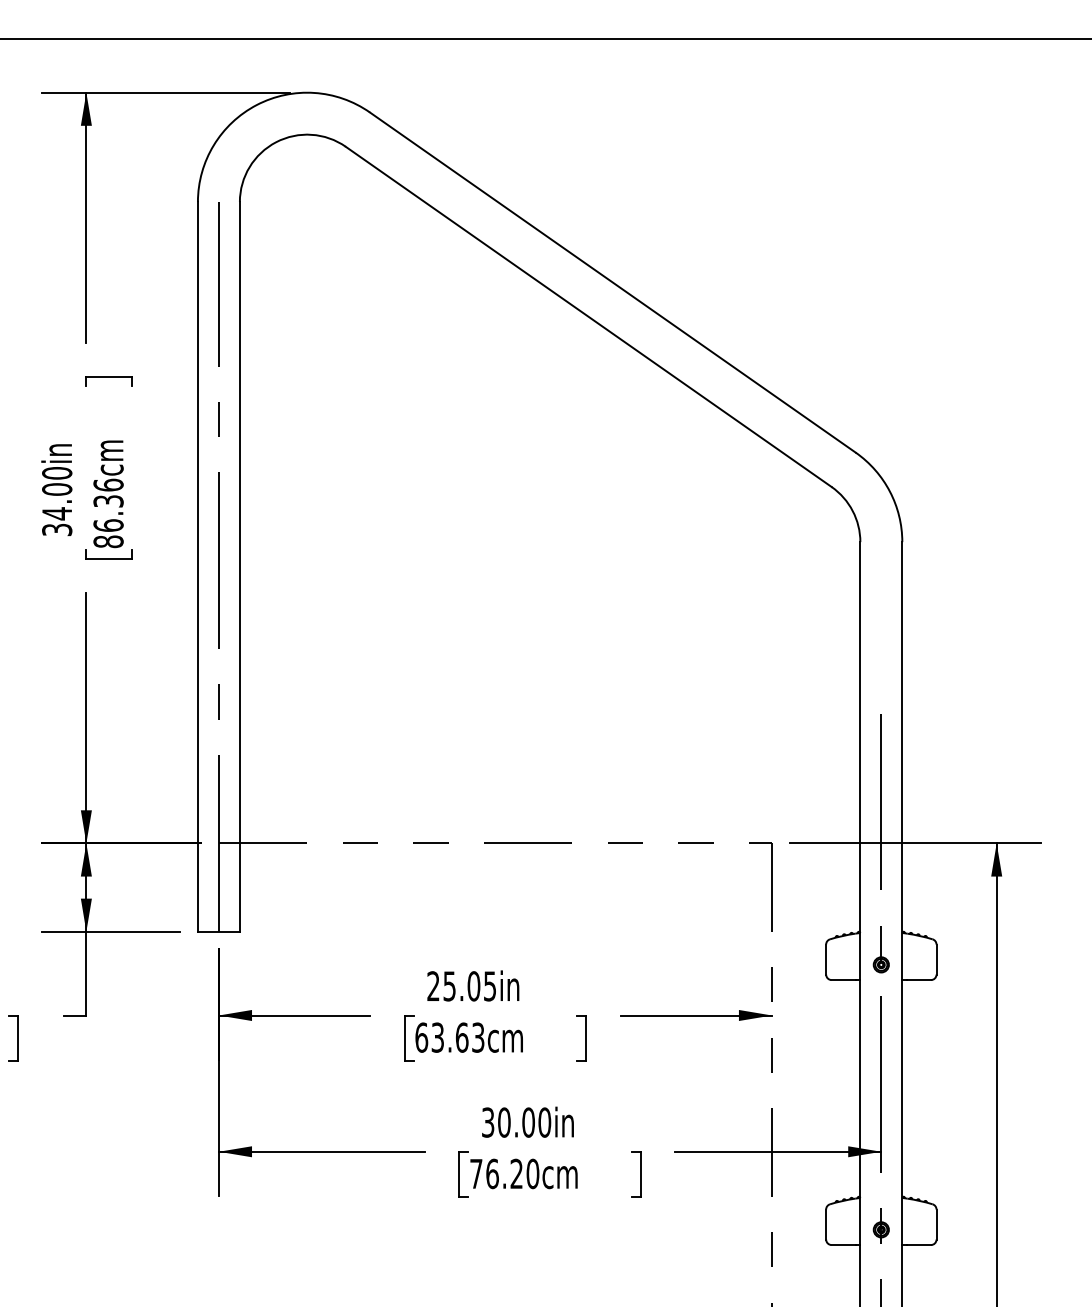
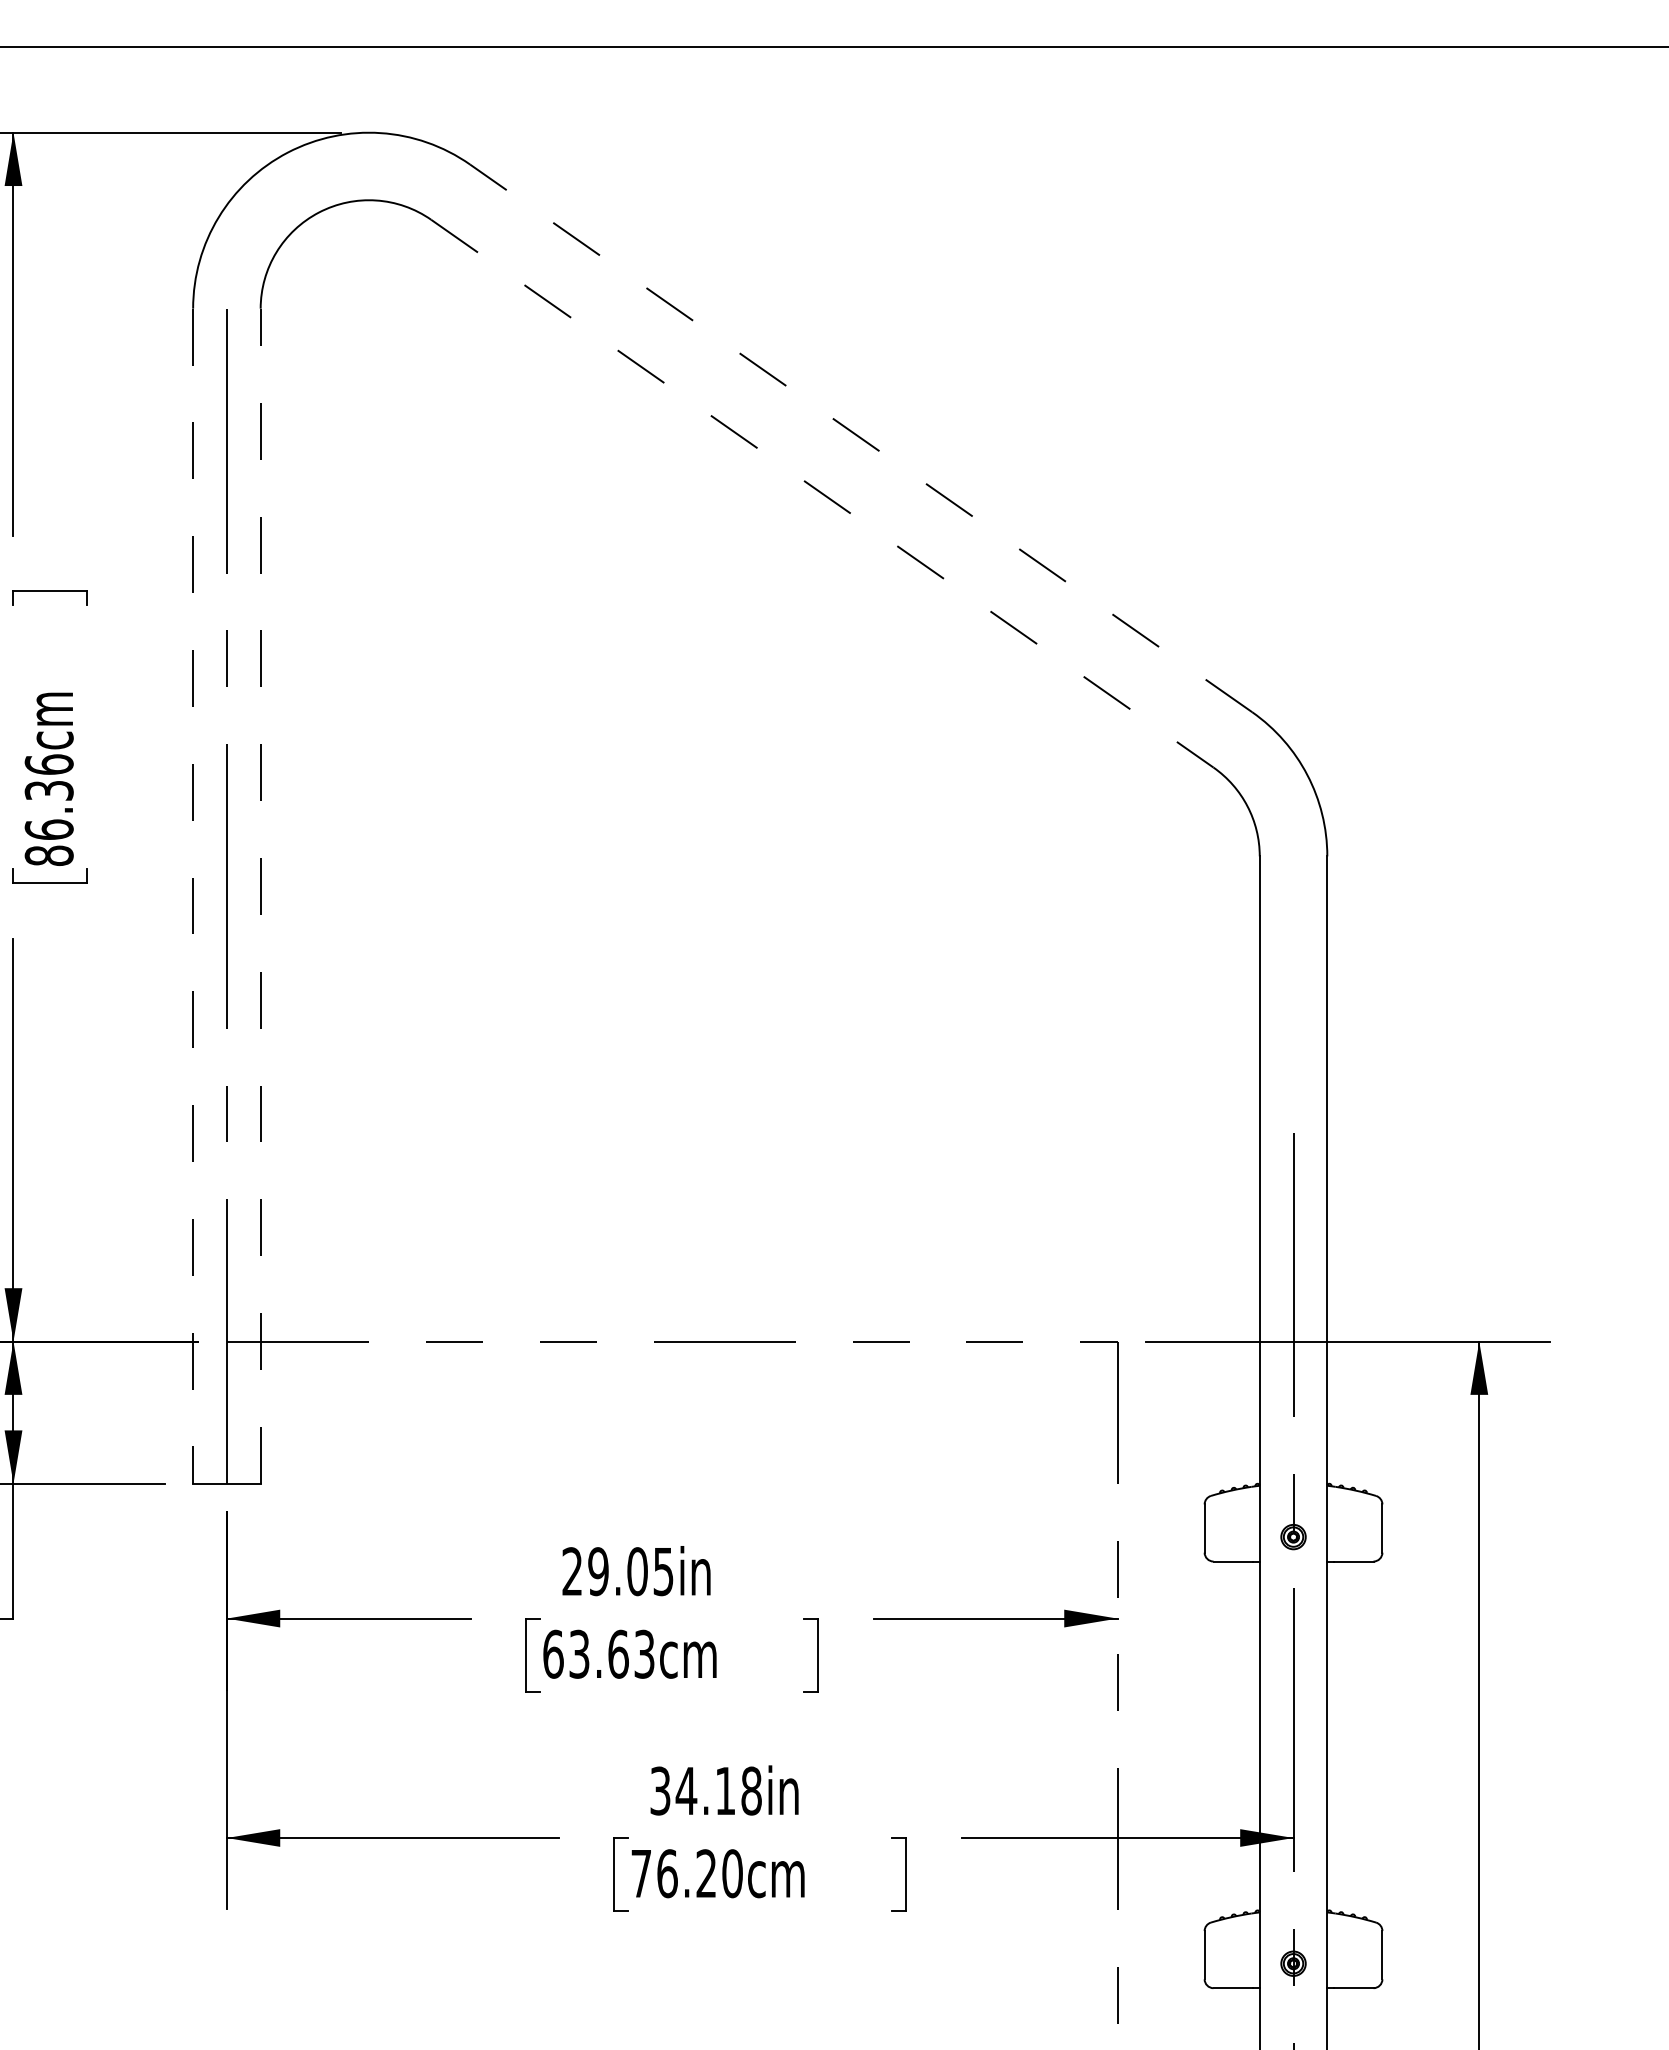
line: (612, 282) -> (860, 438), solid -> dashed
line: (588, 316) -> (822, 493), solid -> dashed
line: (197, 566) -> (192, 895), solid -> dashed
line: (239, 566) -> (260, 895), solid -> dashed
text: (449, 986) -> (598, 1571), 25.05in -> 29.05in
text: (524, 1122) -> (718, 1790), 30.00in -> 34.18in

